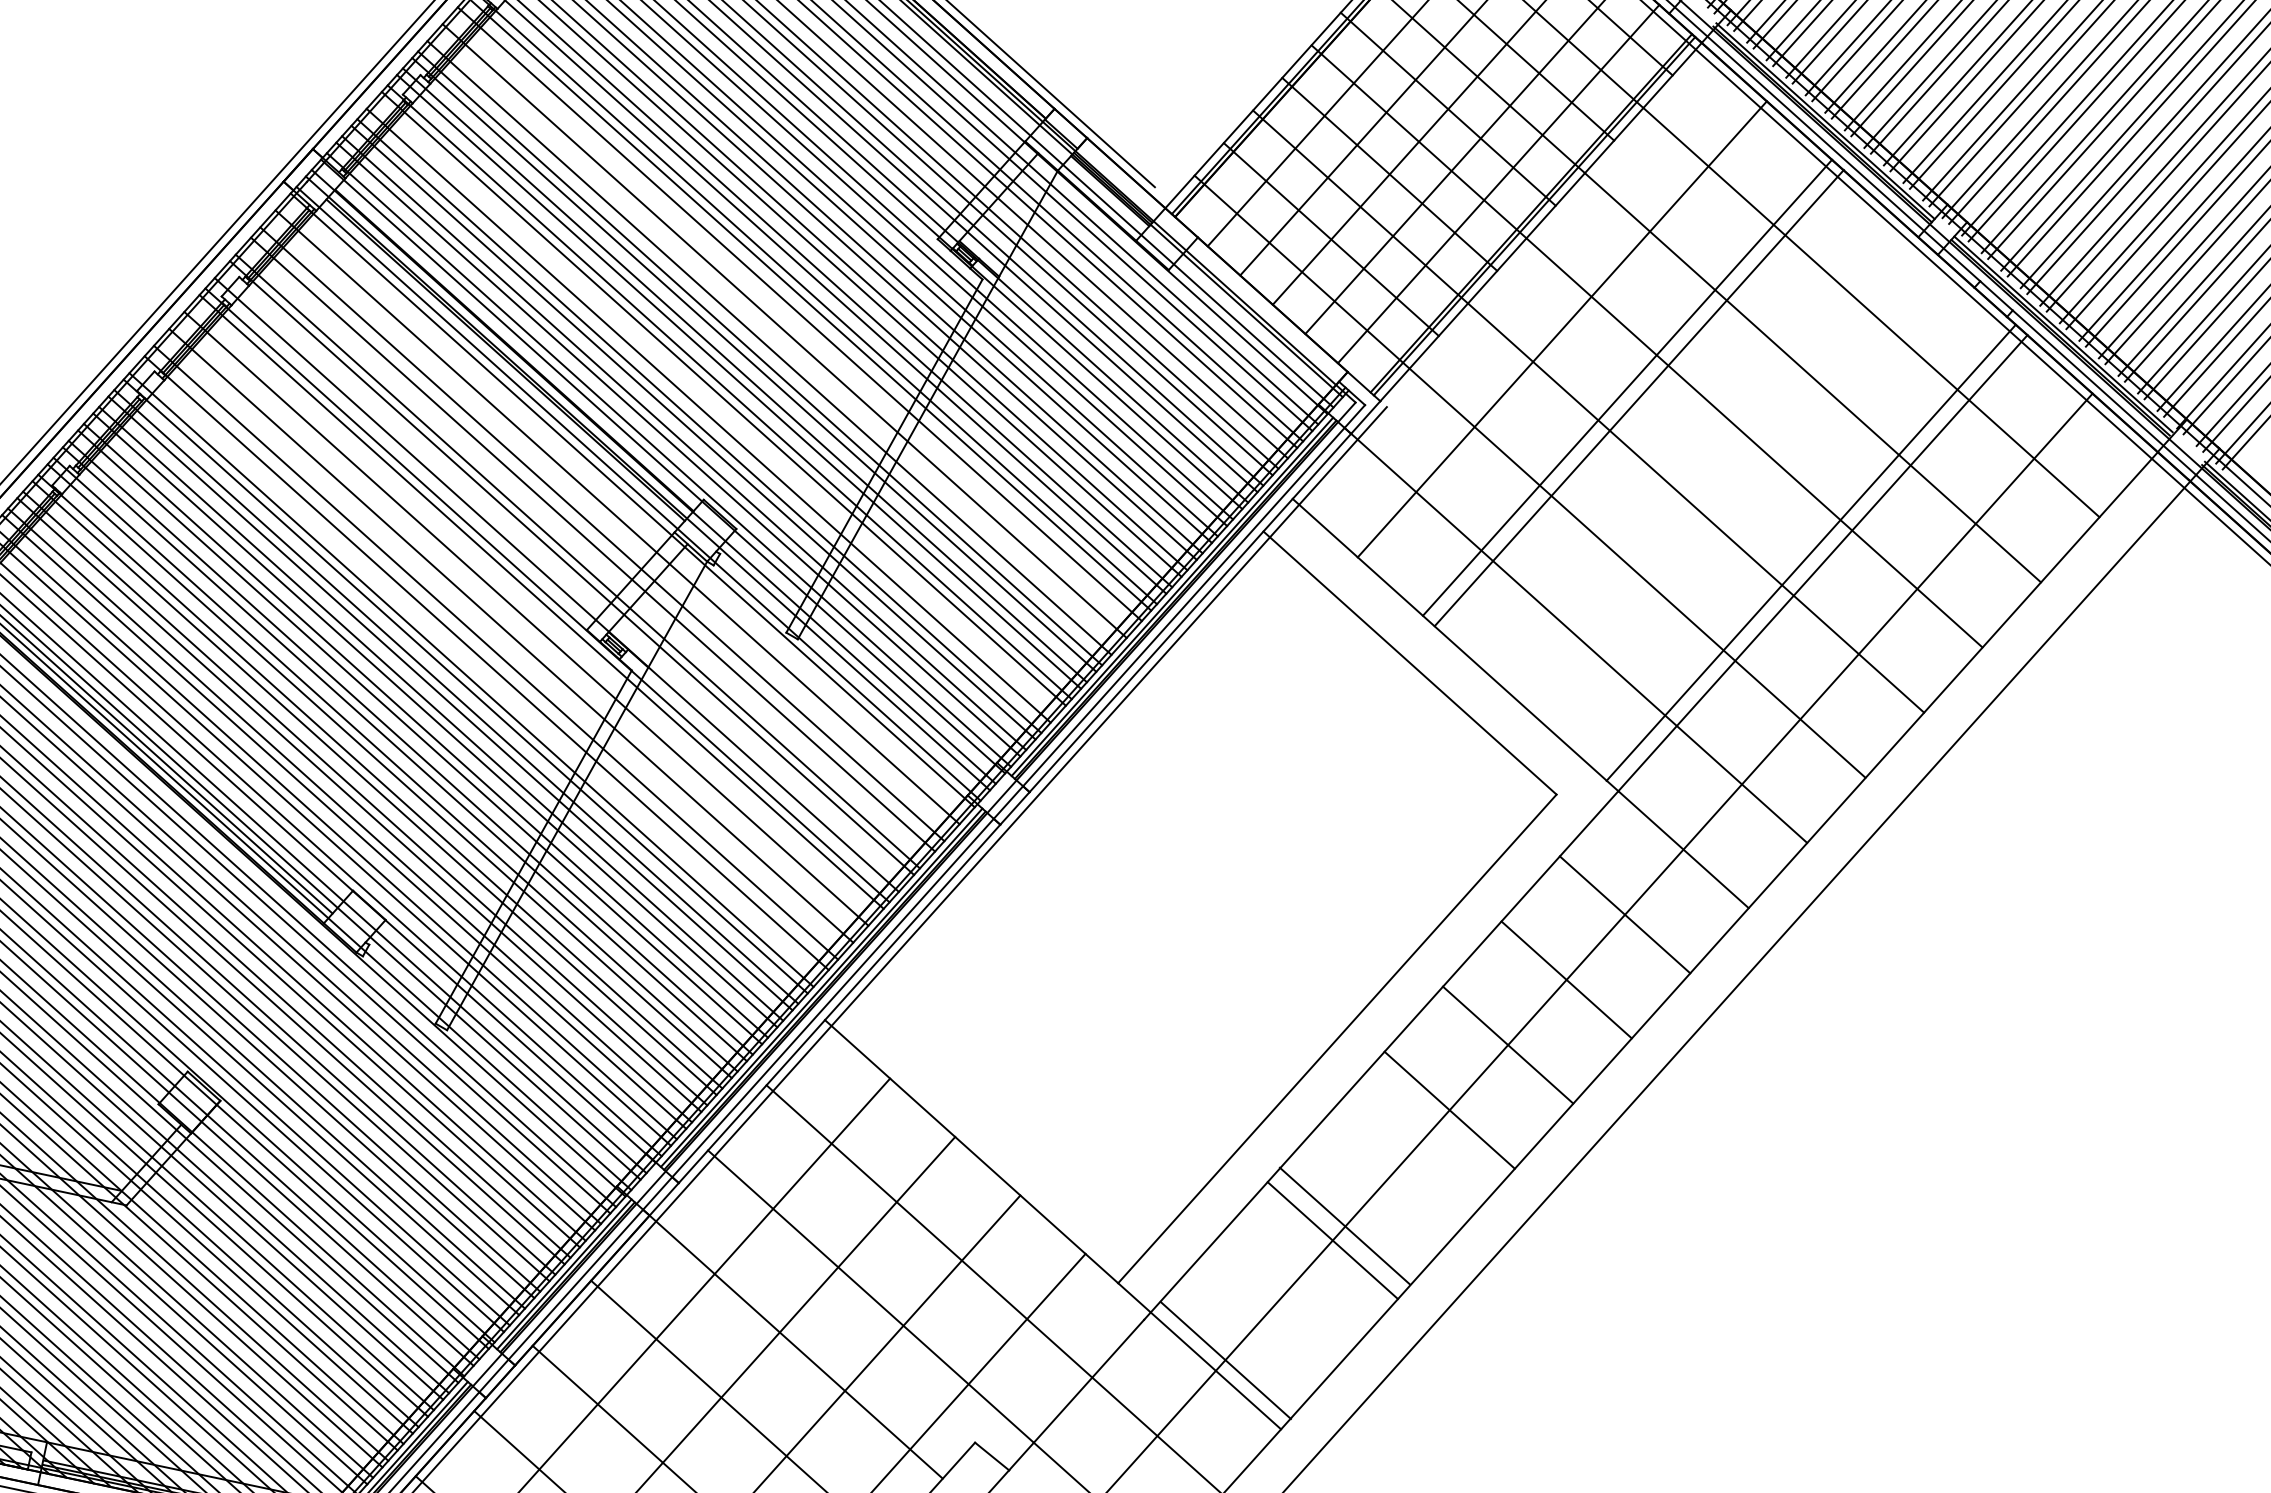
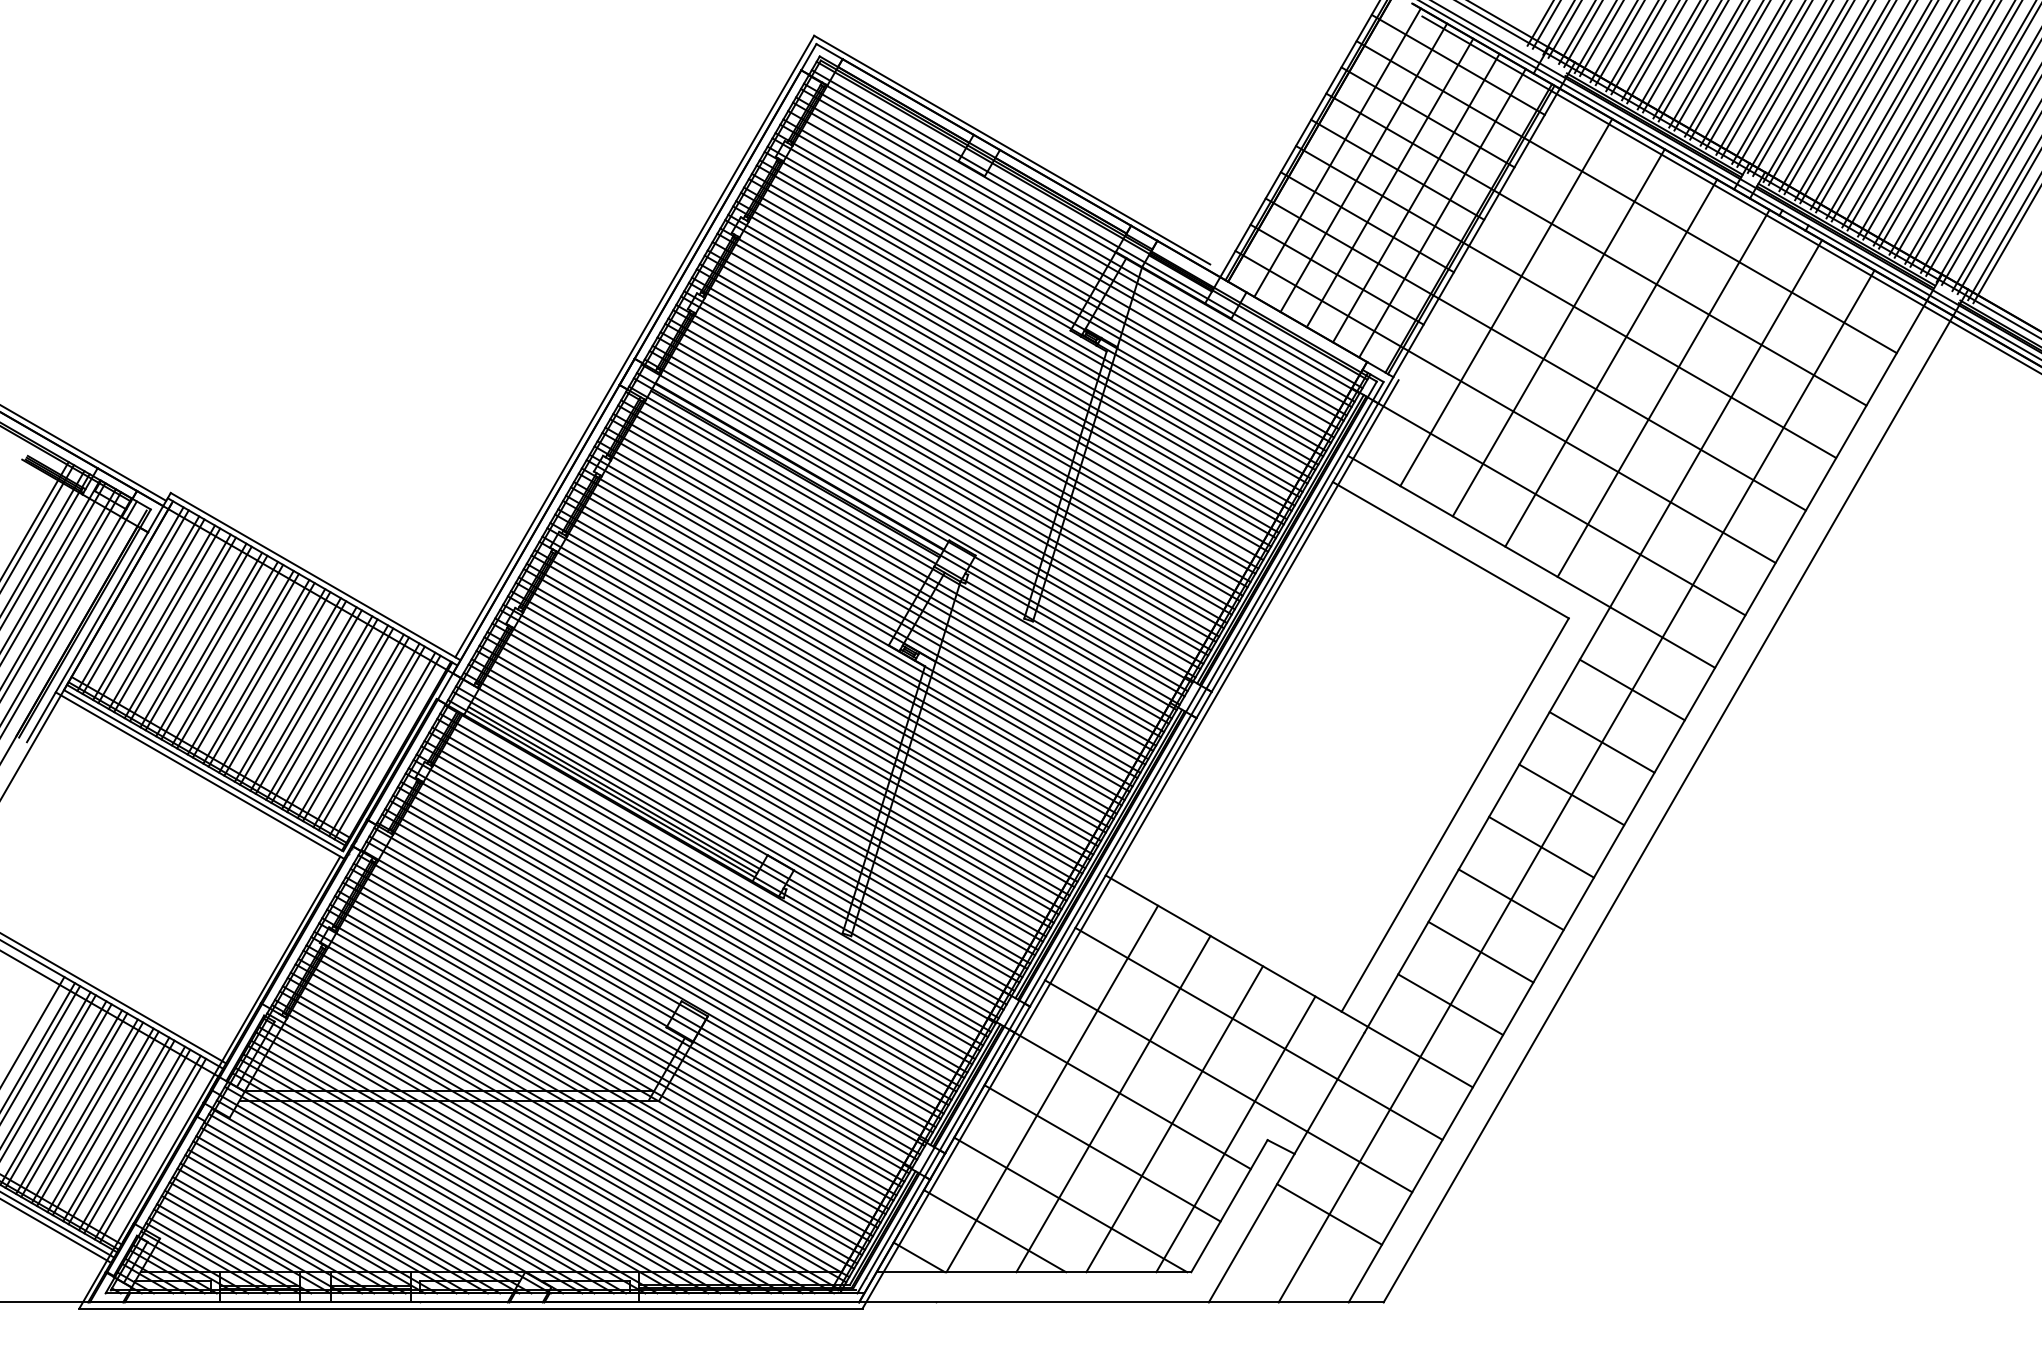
line: (789, 324) -> (982, 409), added
line: (774, 341) -> (974, 423), added
line: (1639, 397) -> (1611, 362), moved
line: (714, 409) -> (943, 477), added
line: (623, 510) -> (896, 559), added
line: (608, 526) -> (888, 572), added
line: (586, 550) -> (877, 591), added
line: (1811, 551) -> (1663, 392), moved
line: (561, 577) -> (864, 613), added
line: (530, 612) -> (848, 641), added
line: (517, 628) -> (841, 654), added
line: (501, 646) -> (833, 668), added
line: (480, 669) -> (822, 687), added
line: (1344, 1225) -> (1510, 899), moved
line: (1225, 1360) -> (1450, 1004), moved

